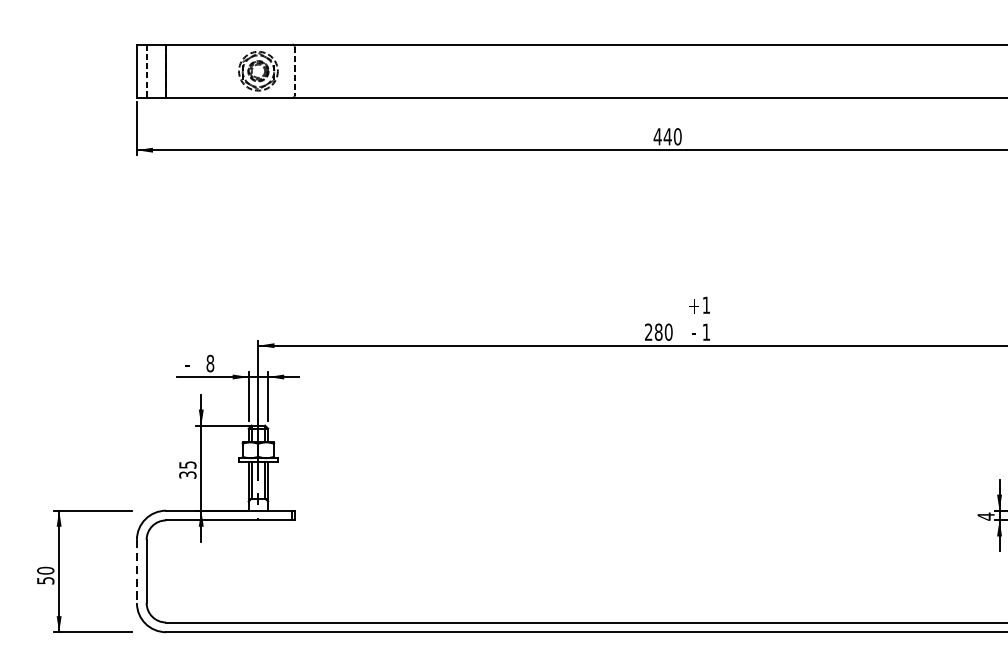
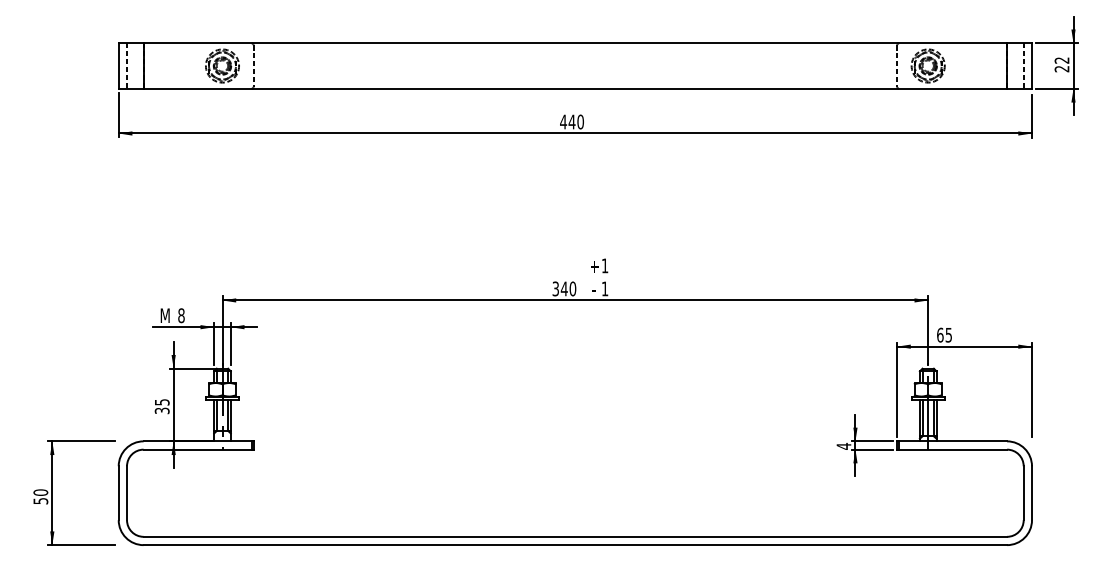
text: (653, 331) -> (559, 288), 280 -> 340
text: (190, 363) -> (164, 315), - -> M
line: (136, 571) -> (118, 493), dashed -> solid

